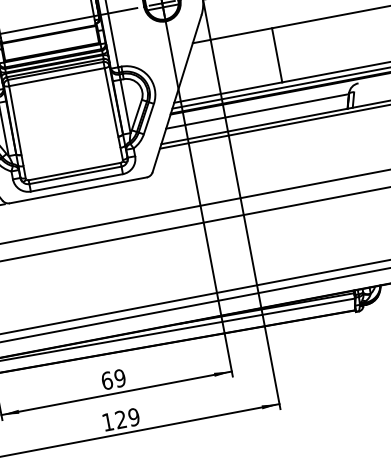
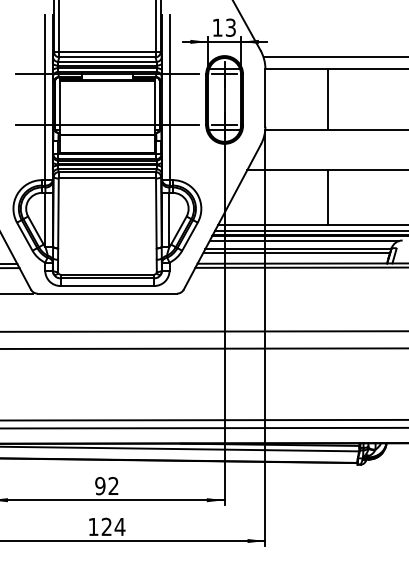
line: (261, 102) -> (303, 241), added
line: (256, 114) -> (296, 252), added
text: (113, 380) -> (106, 486), 69 -> 92
text: (133, 416) -> (119, 526), 129 -> 124

